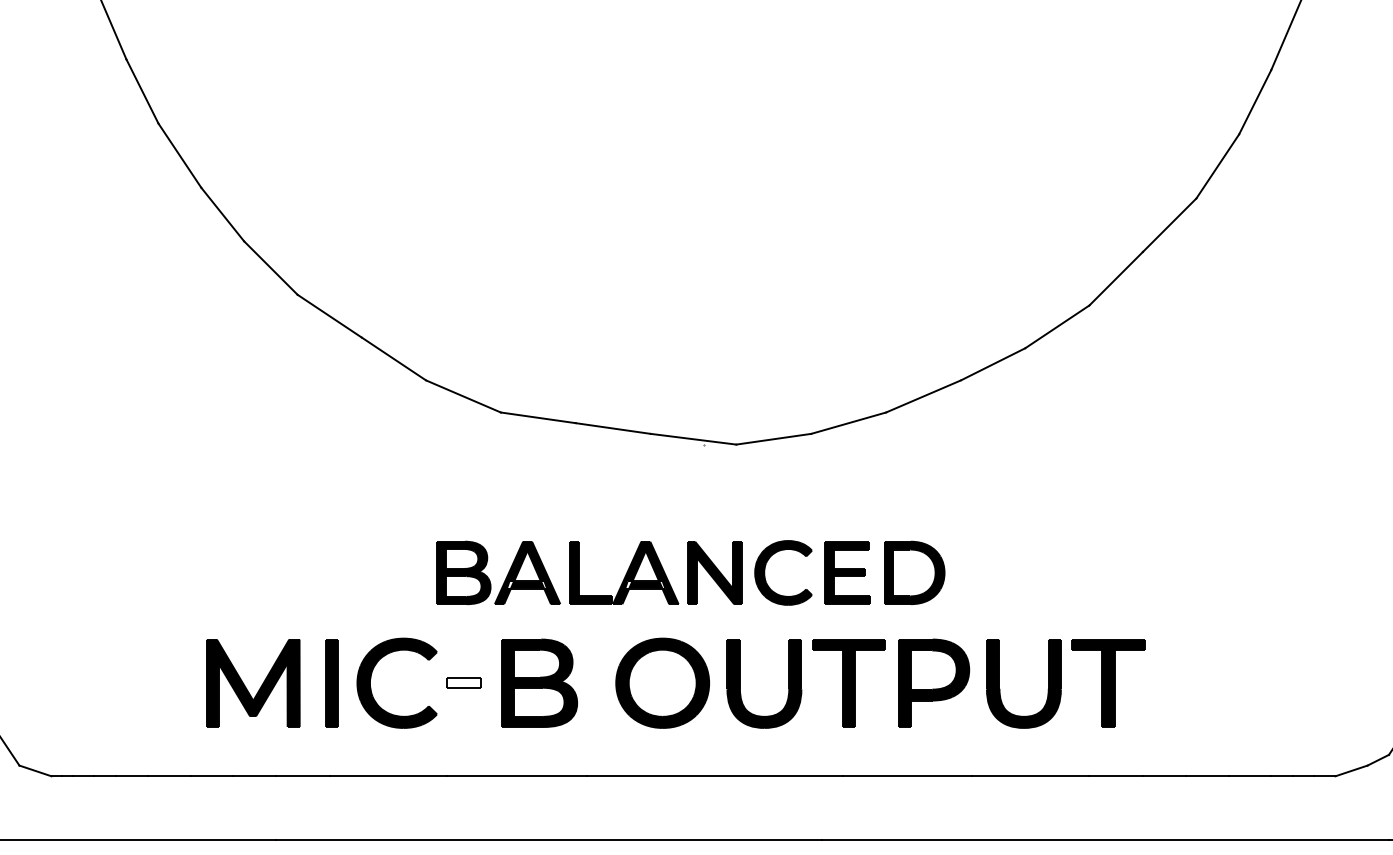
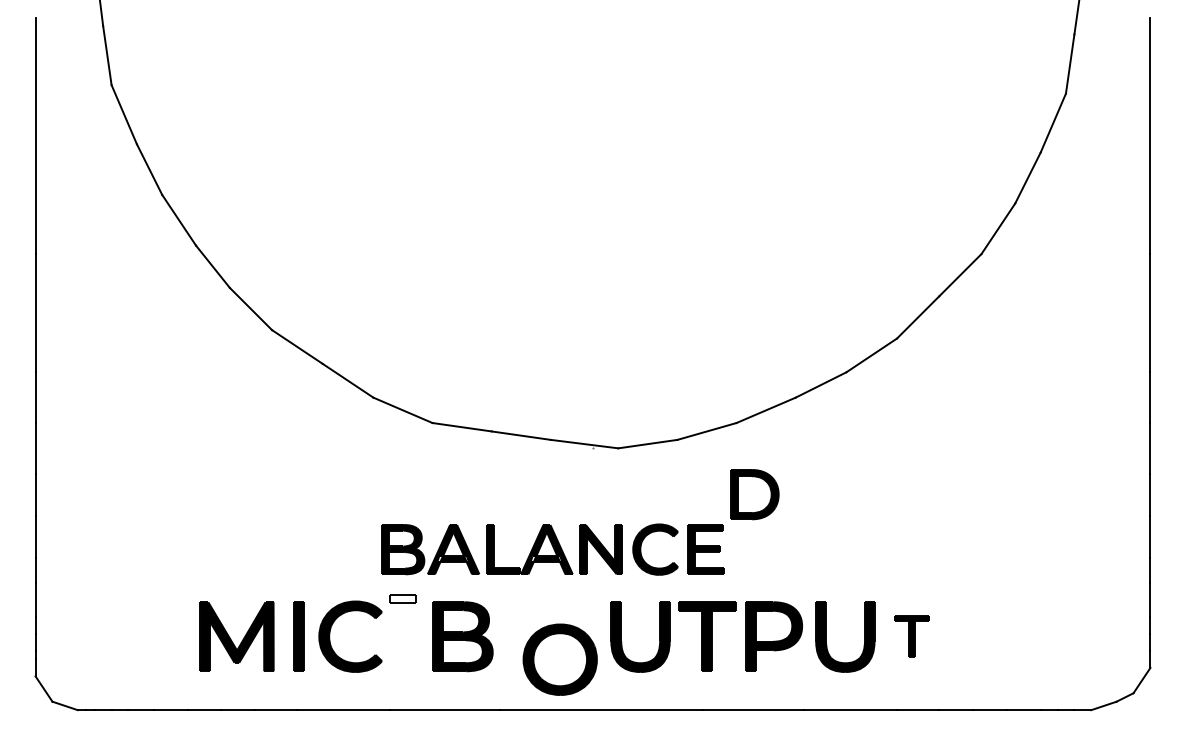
part: (913, 572) -> (754, 494), moved
part: (462, 681) -> (402, 598), moved
part: (661, 682) -> (559, 659), moved
part: (1108, 682) -> (912, 636), size x0.6

